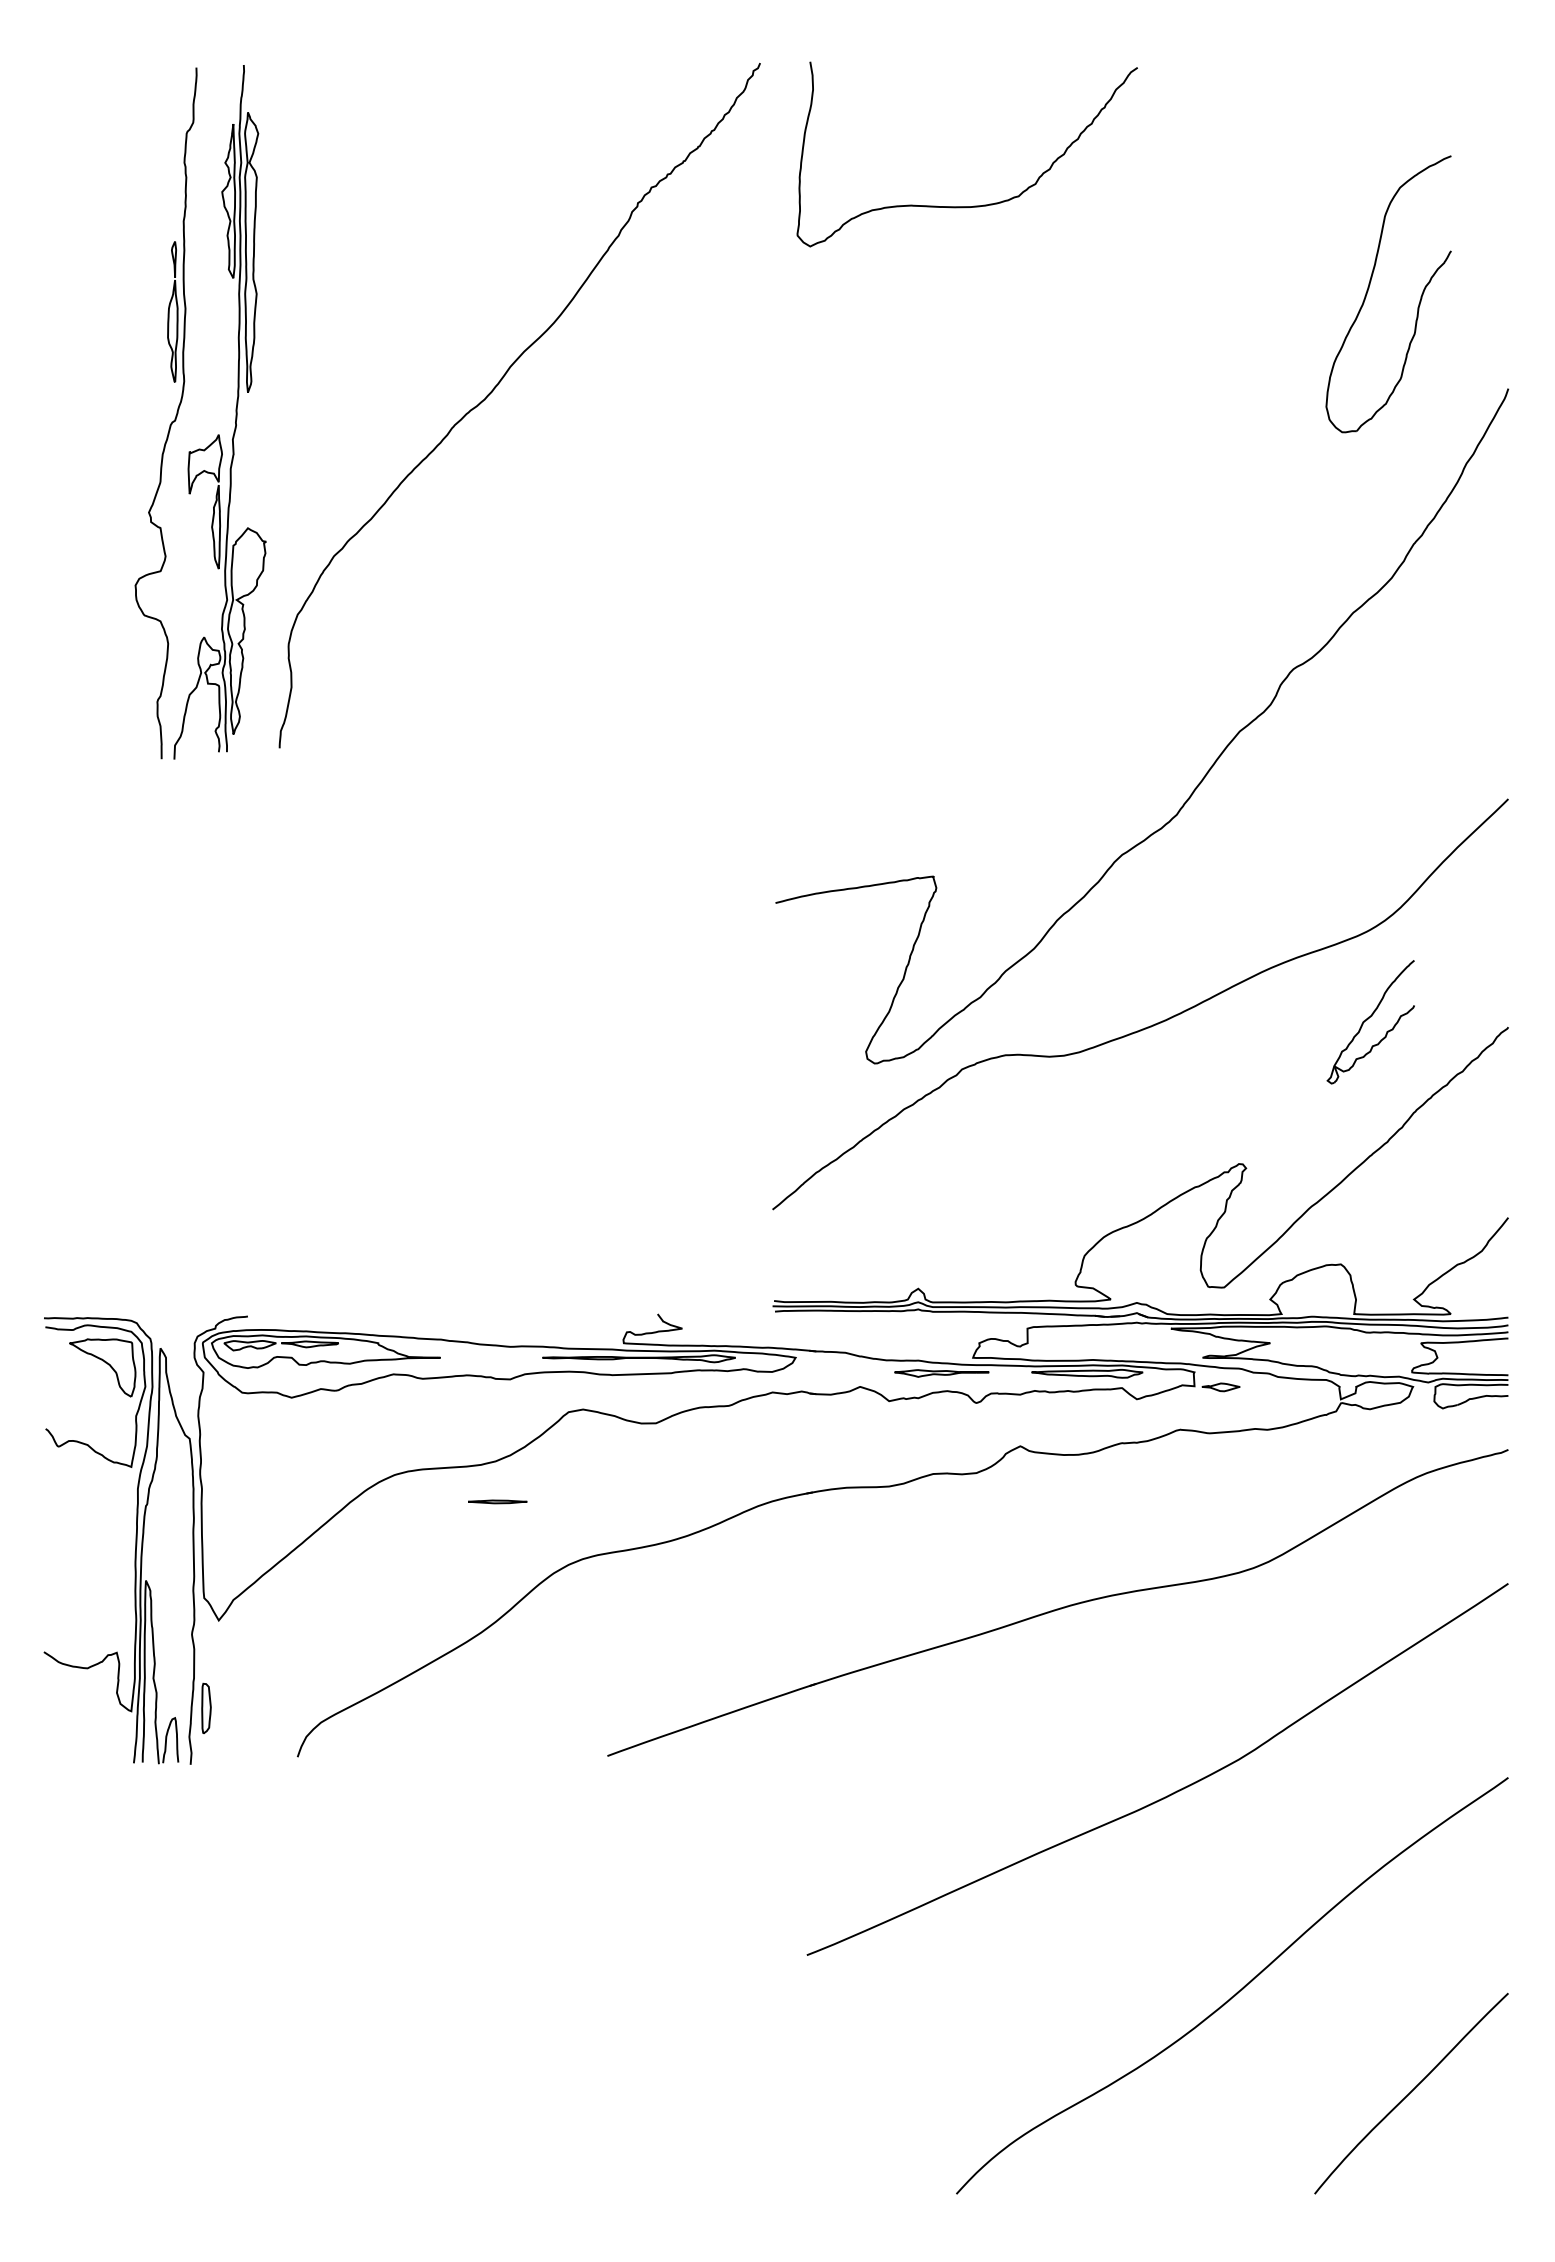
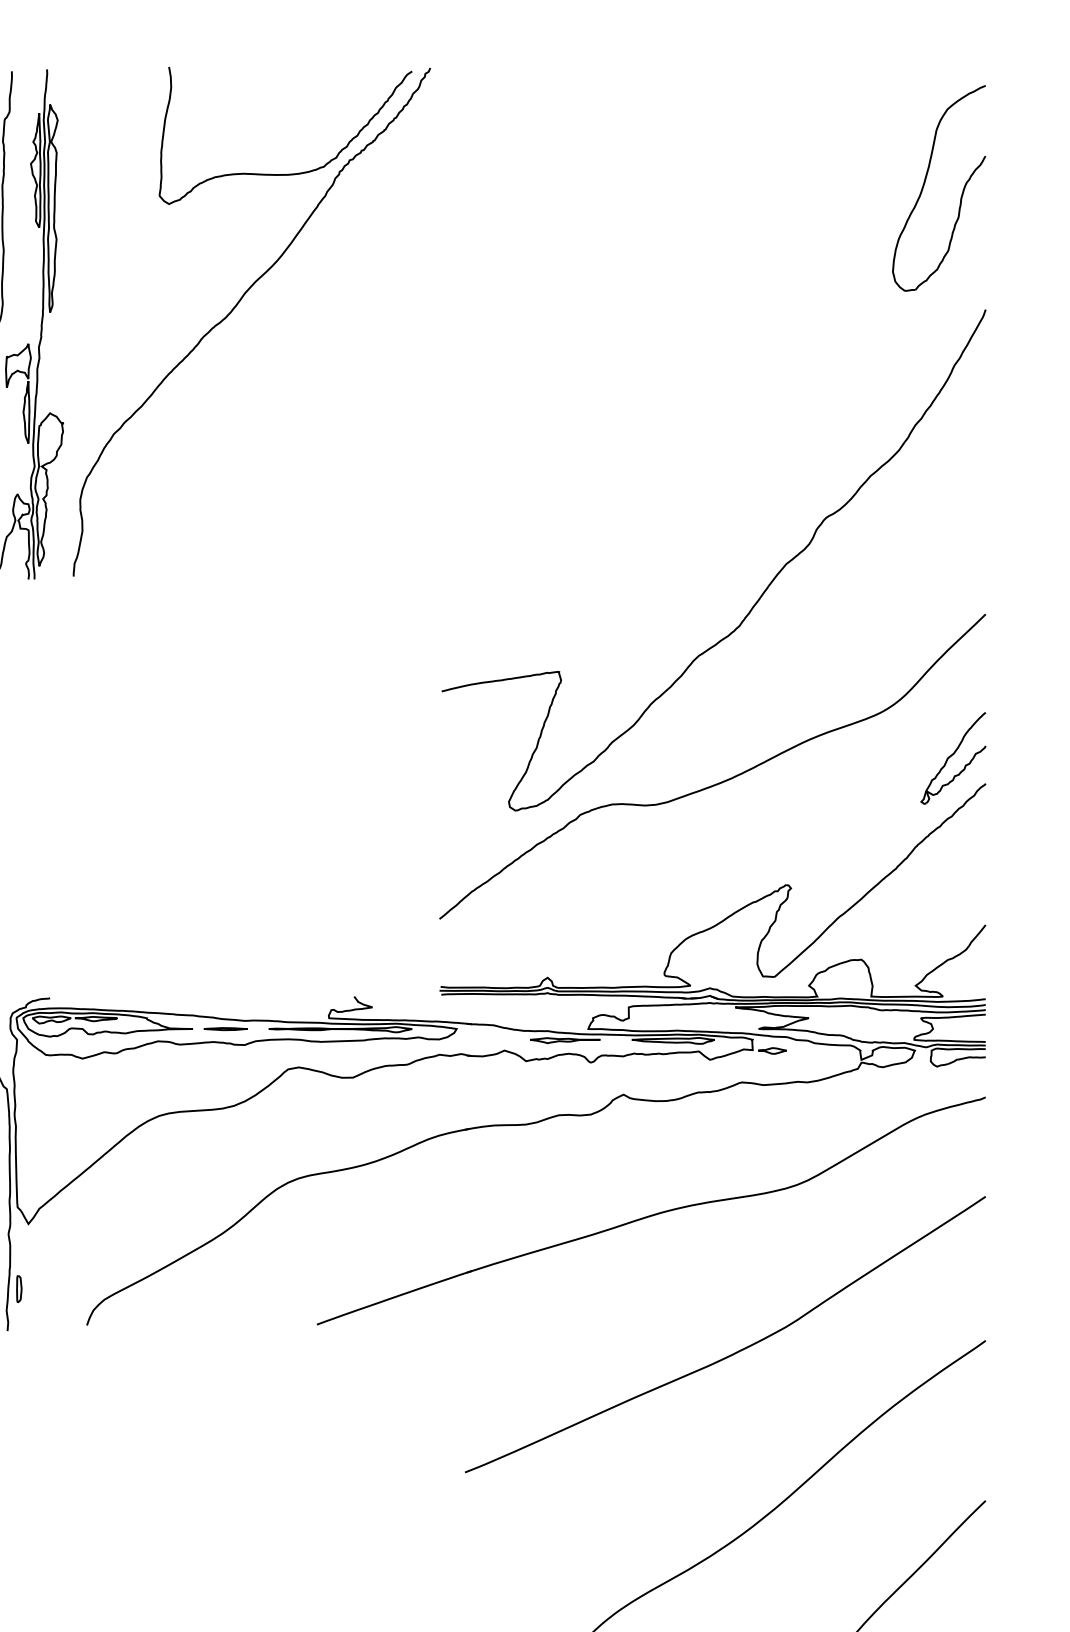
curve: (973, 205) -> (290, 173), moved
part: (1369, 288) -> (924, 184), moved
part: (1370, 1022) -> (953, 758), moved
part: (497, 1501) -> (225, 1028), moved
part: (206, 1707) -> (19, 1288), size x0.71

